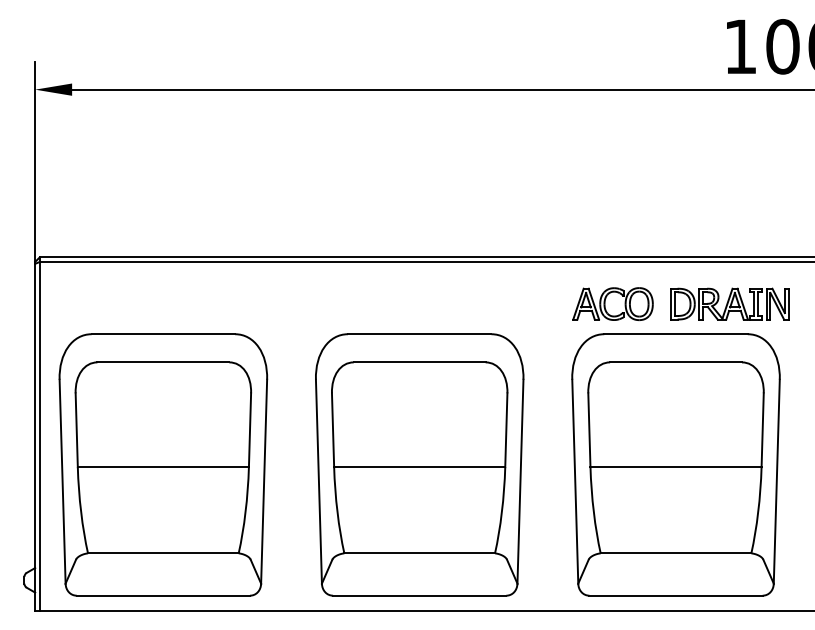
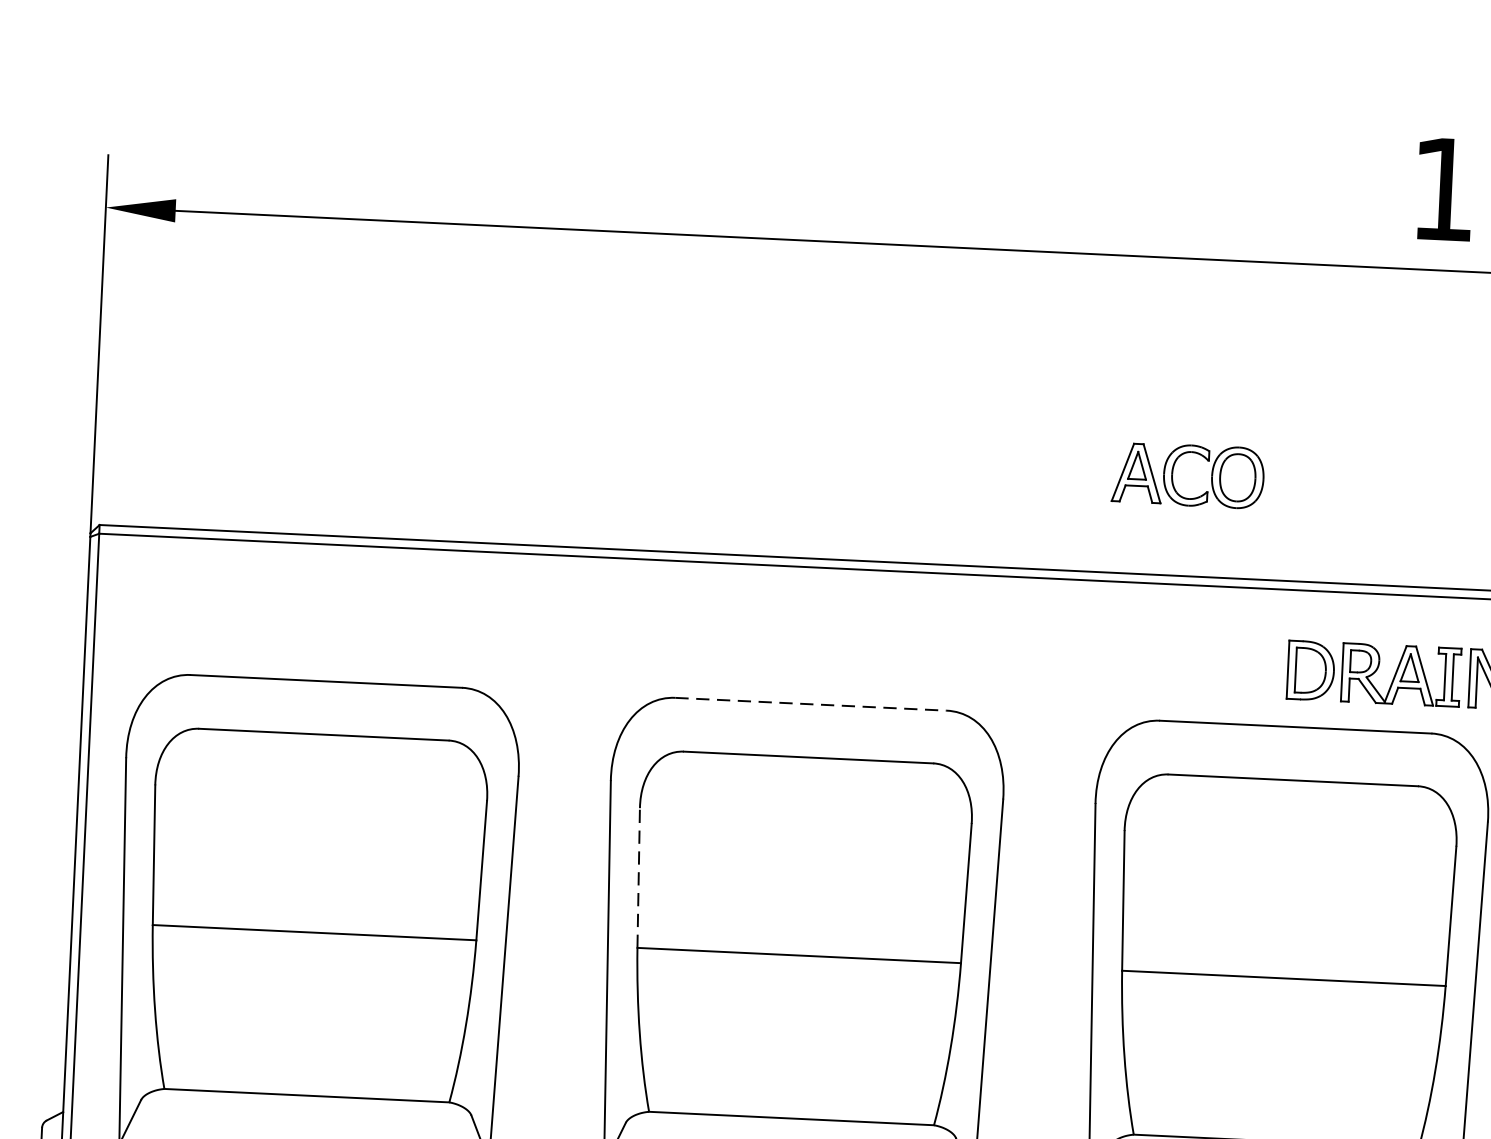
part: (612, 303) -> (1187, 474), moved
line: (419, 334) -> (810, 704), solid -> dashed
line: (333, 430) -> (639, 878), solid -> dashed

